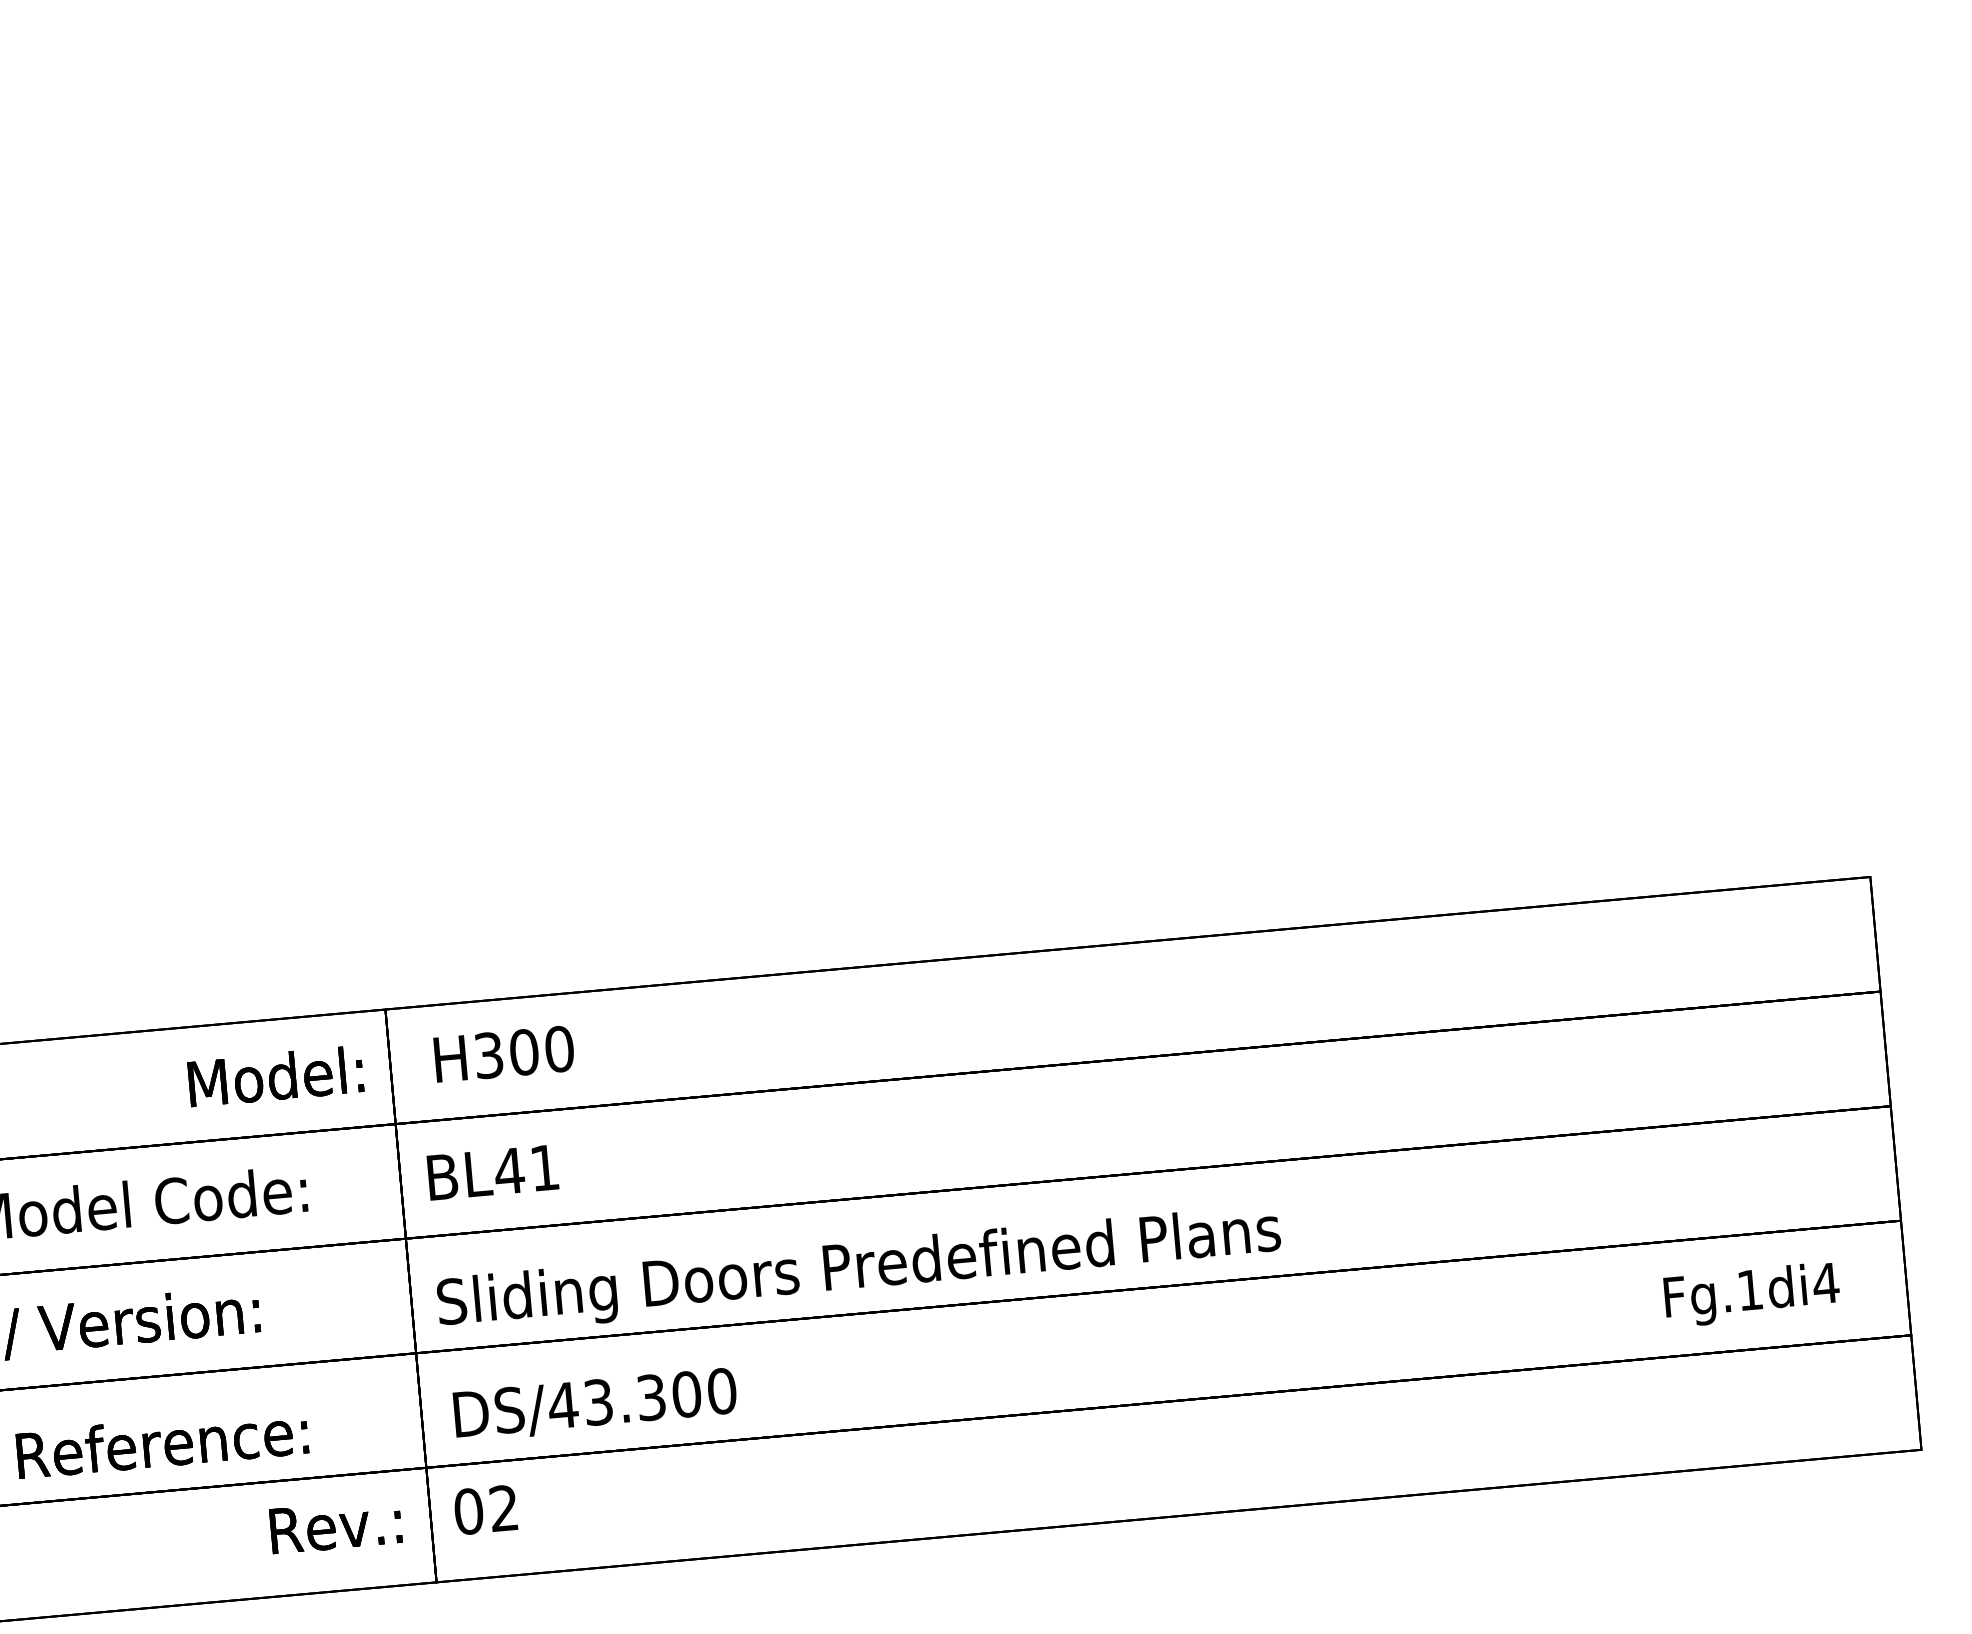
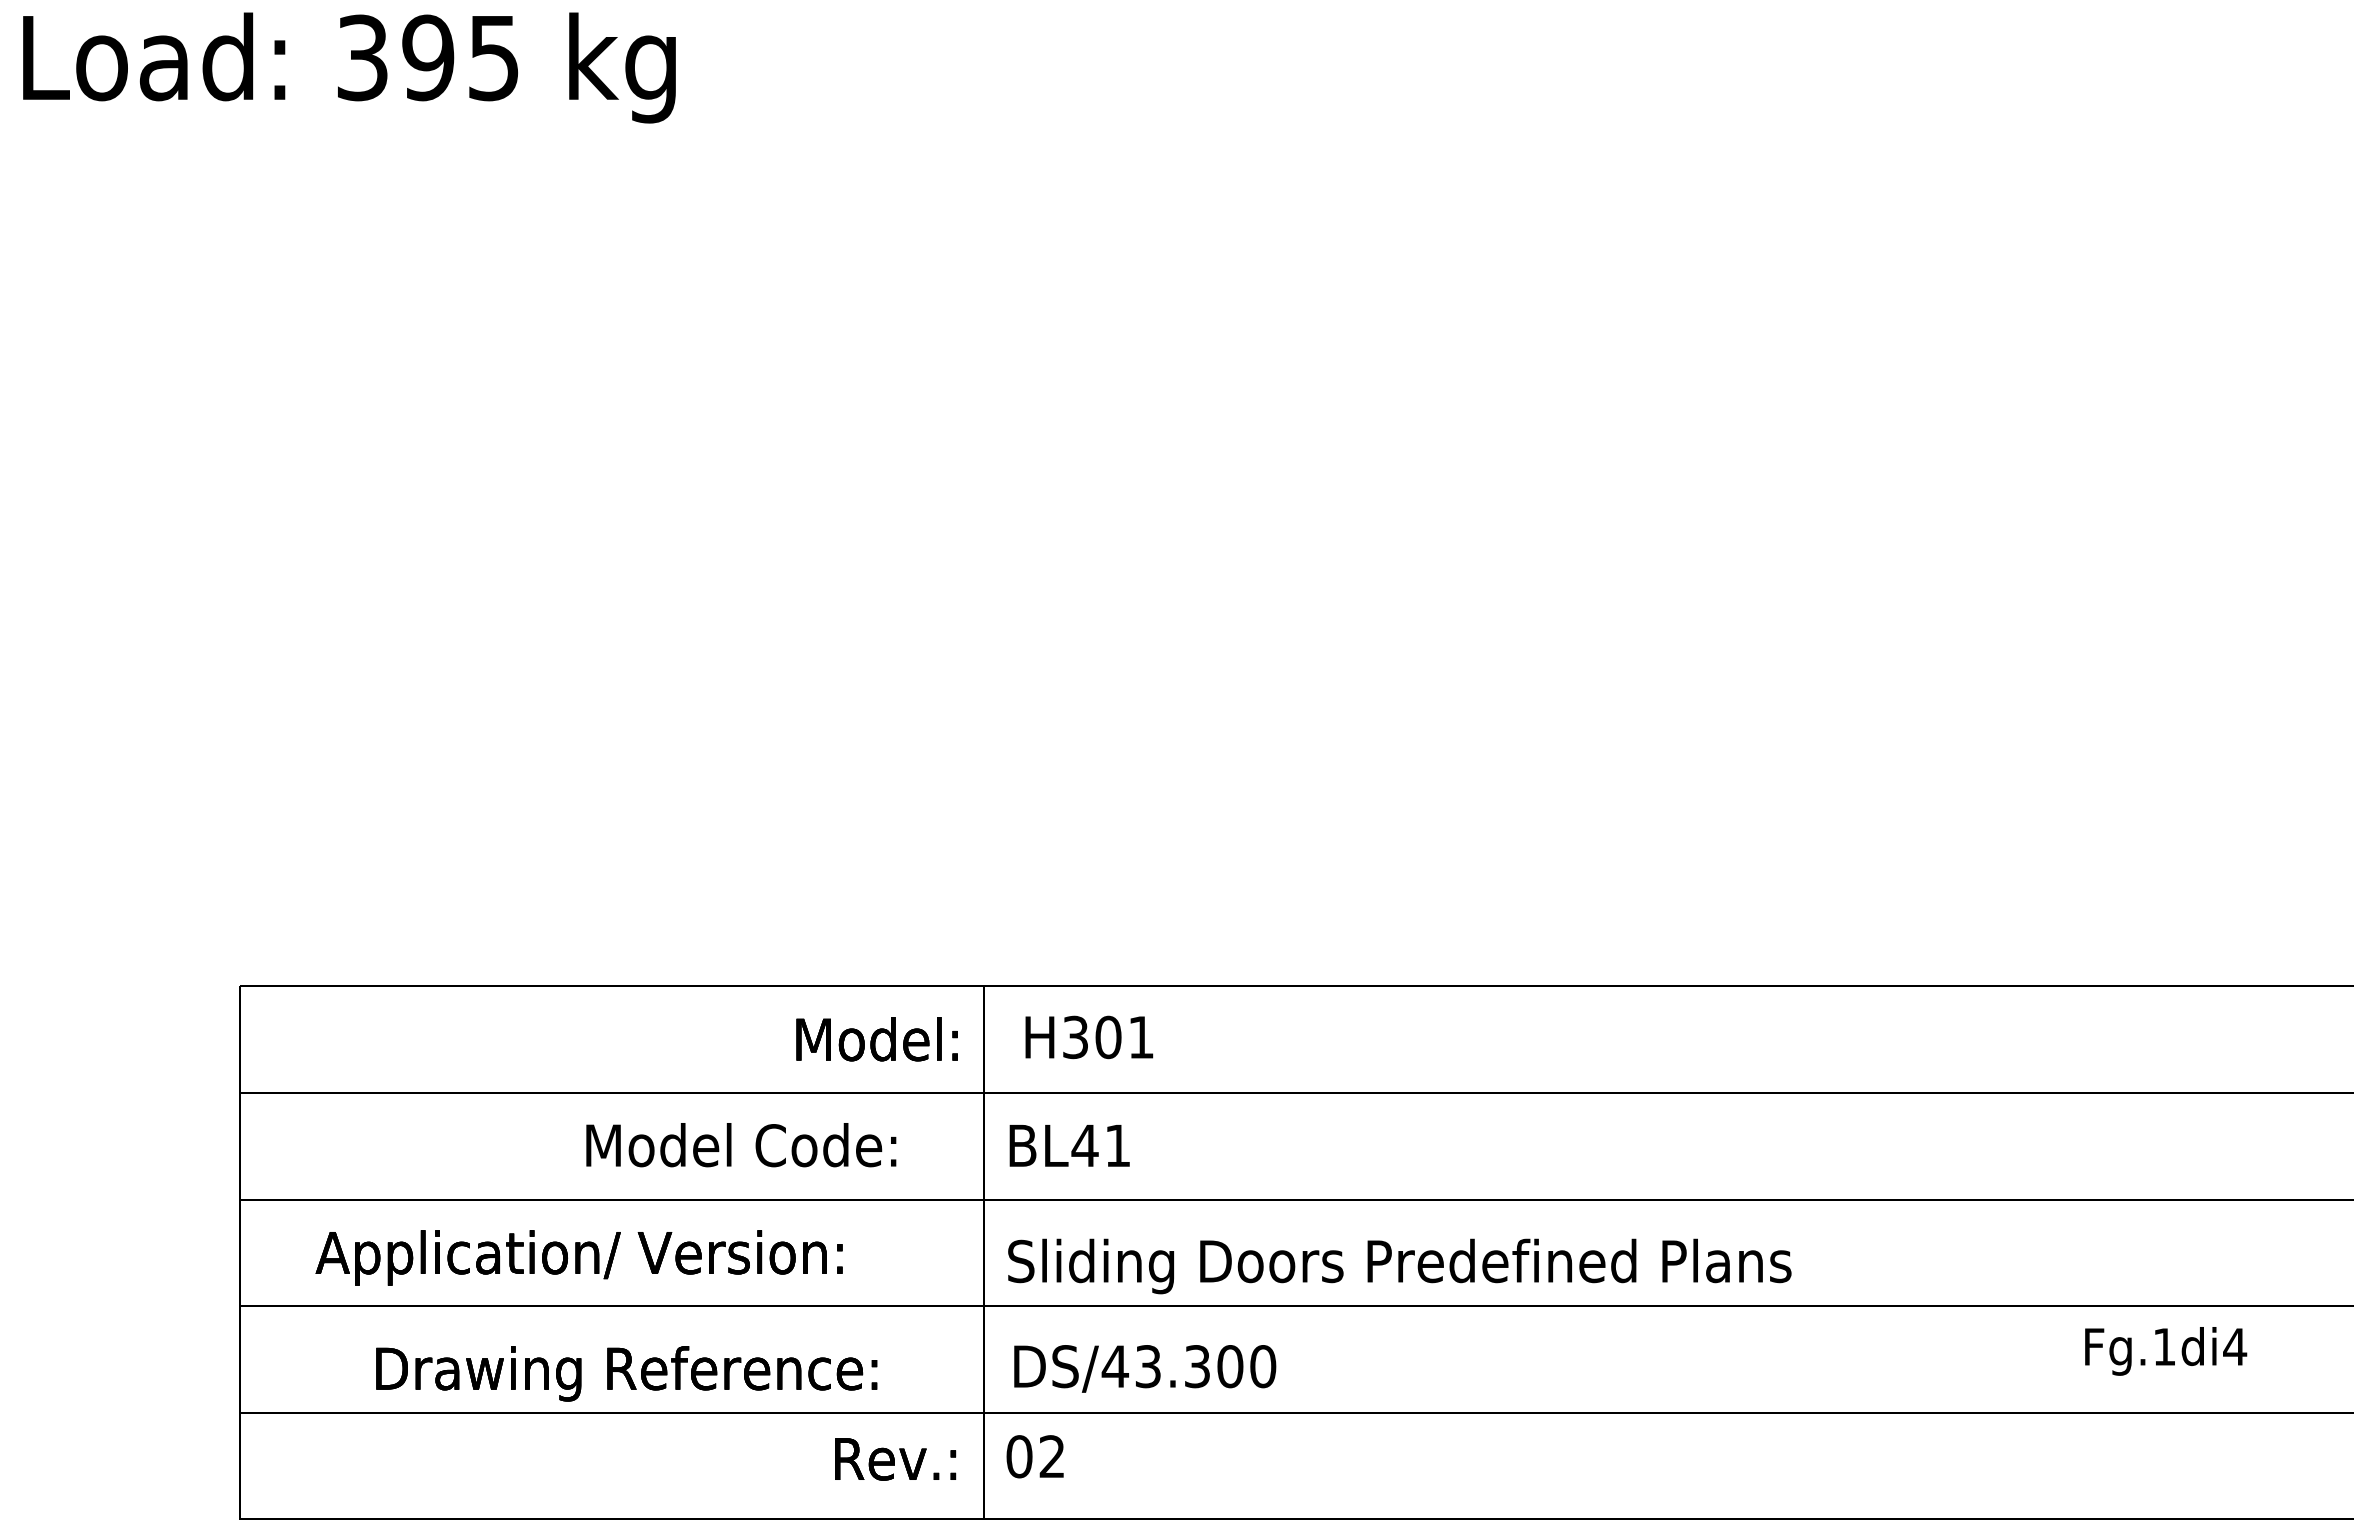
text: (559, 1049) -> (1141, 1037), H300 -> H301
text: (1752, 1294) -> (2166, 1351), moved

